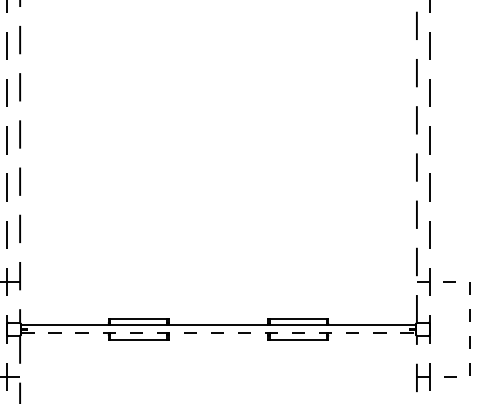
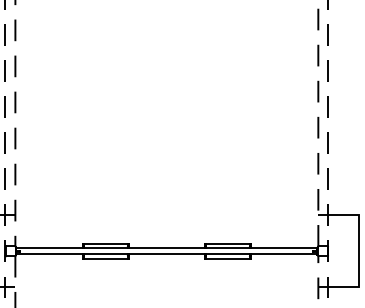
line: (470, 328) -> (359, 250), dashed -> solid
line: (219, 333) -> (167, 254), dashed -> solid

